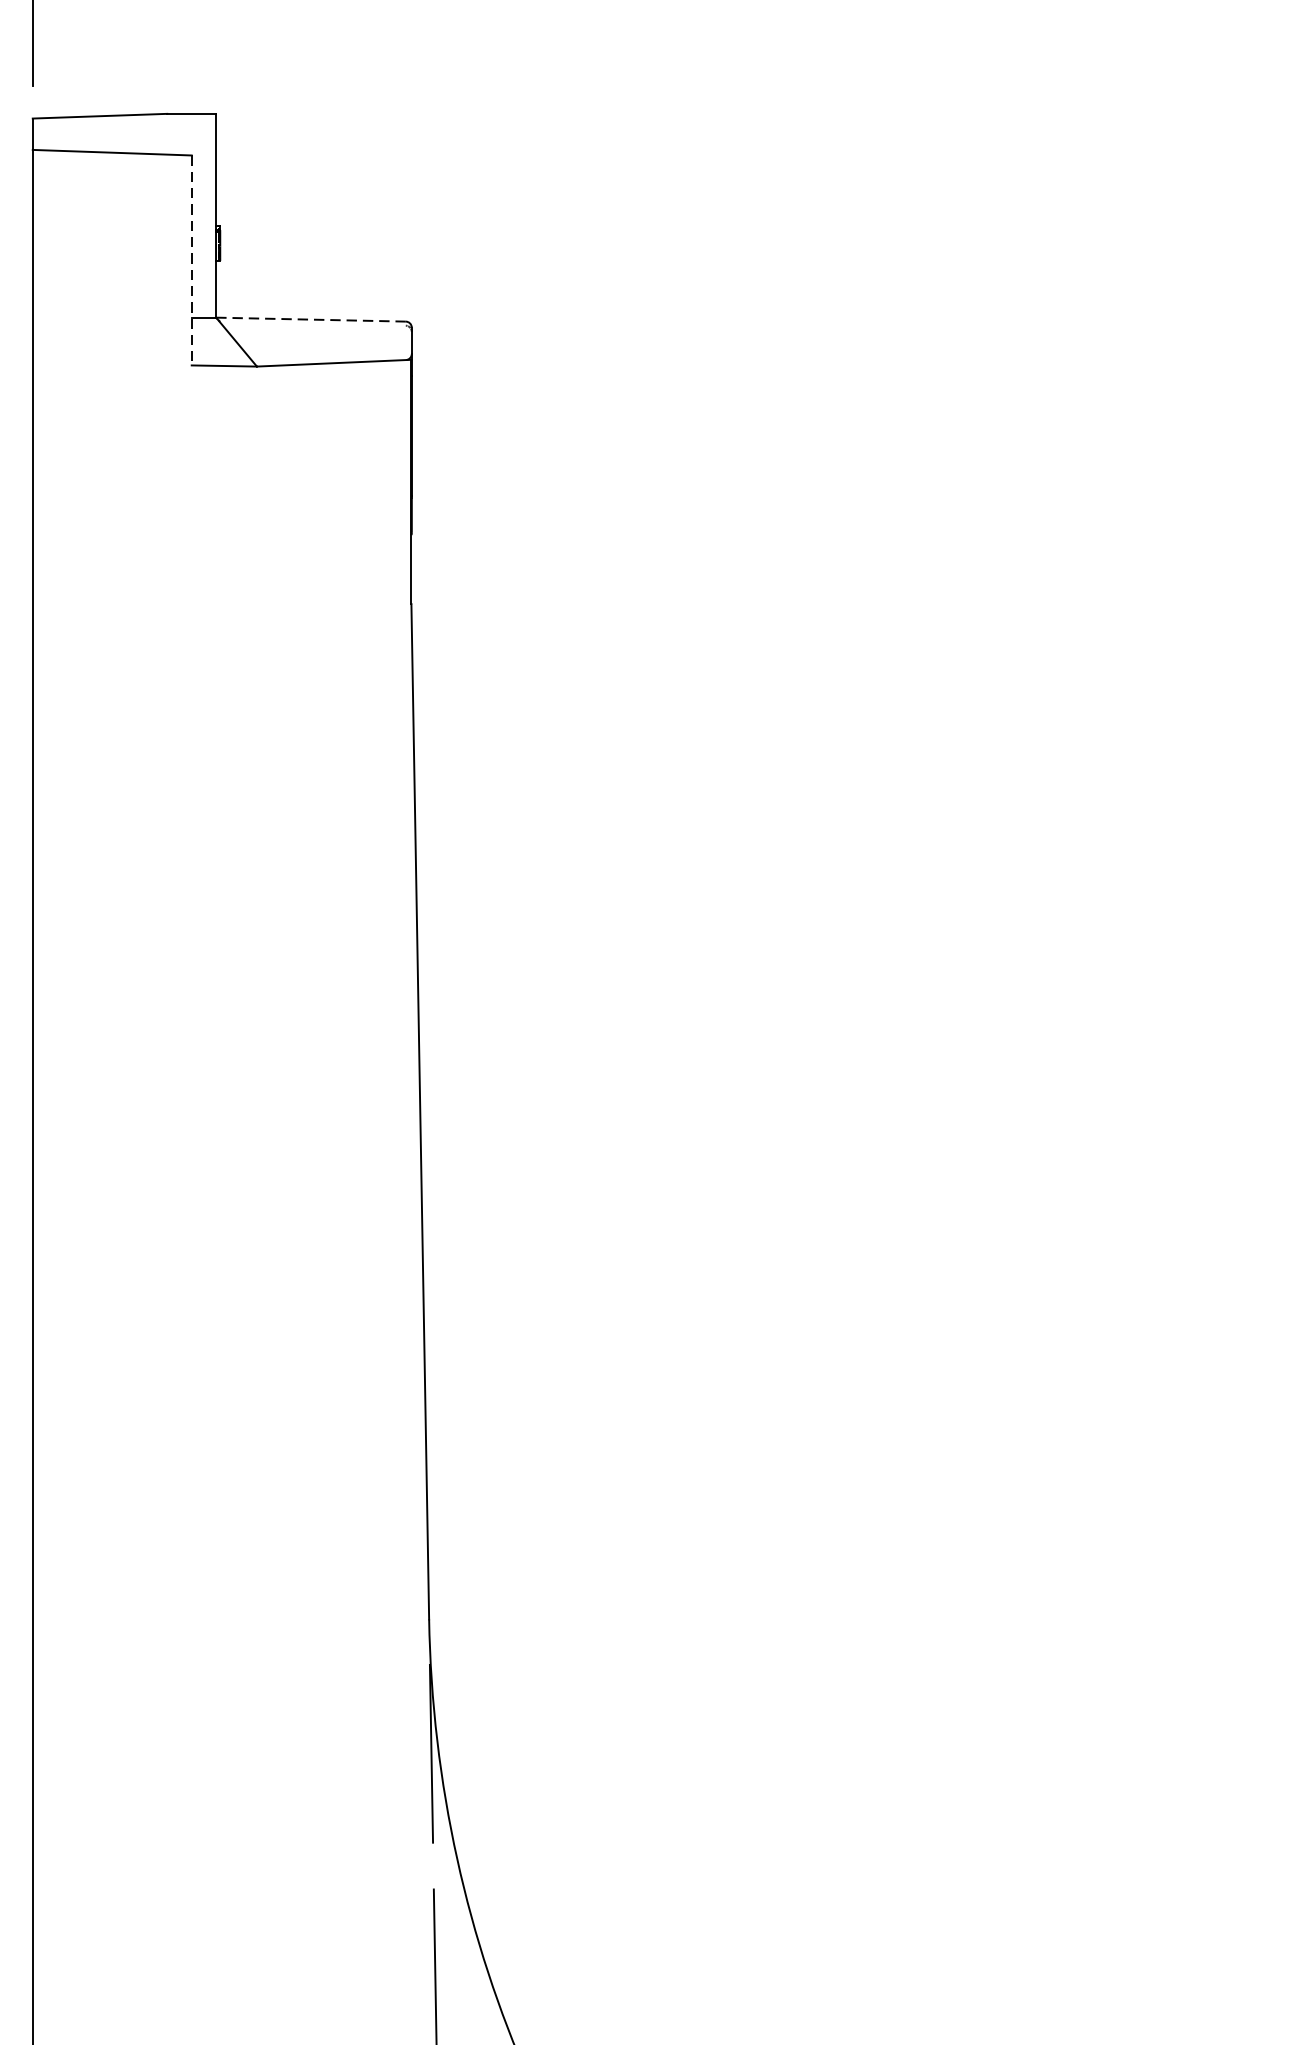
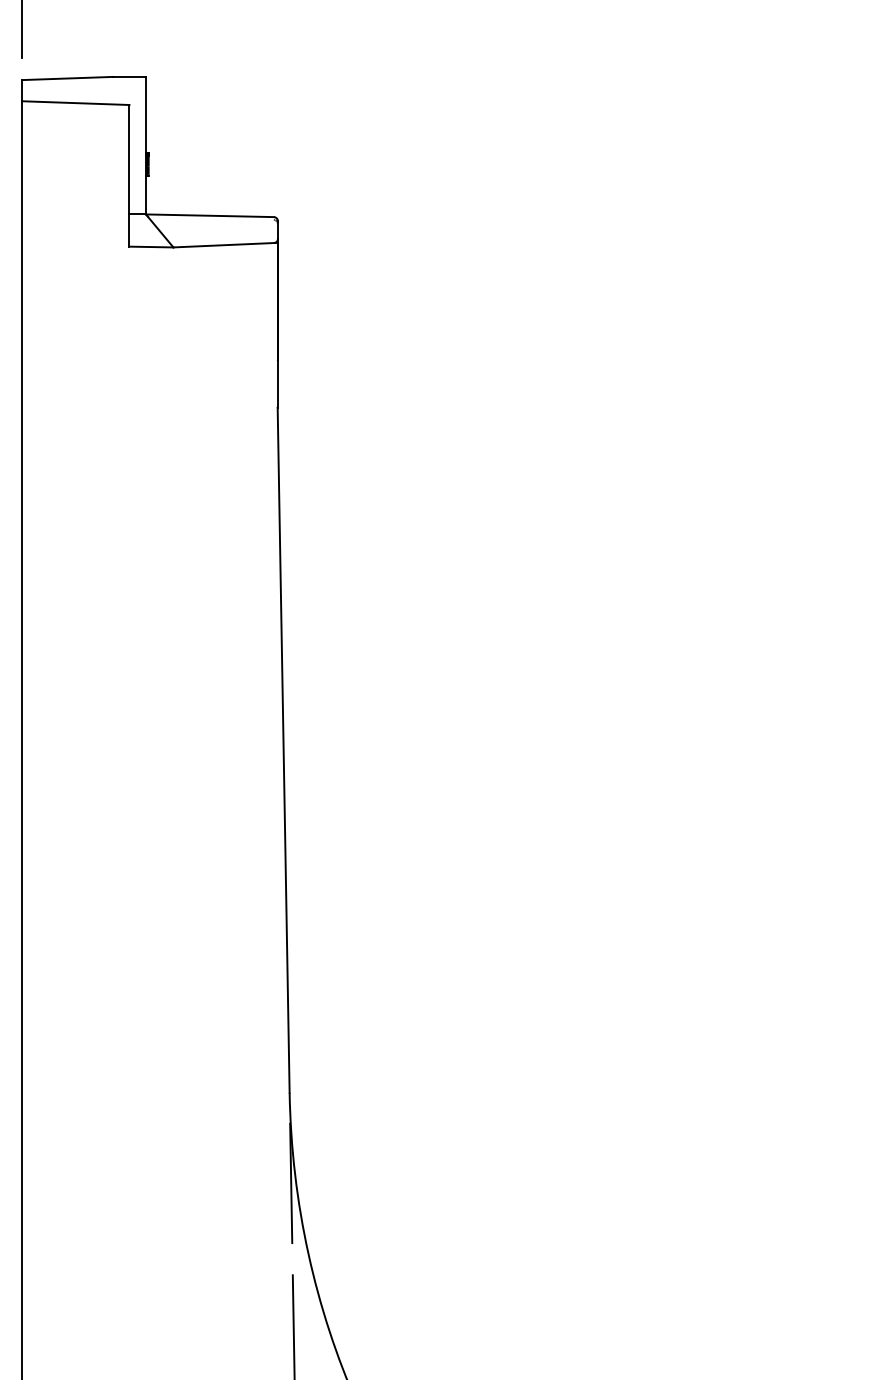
line: (191, 259) -> (129, 175), dashed -> solid
line: (310, 319) -> (209, 215), dashed -> solid

